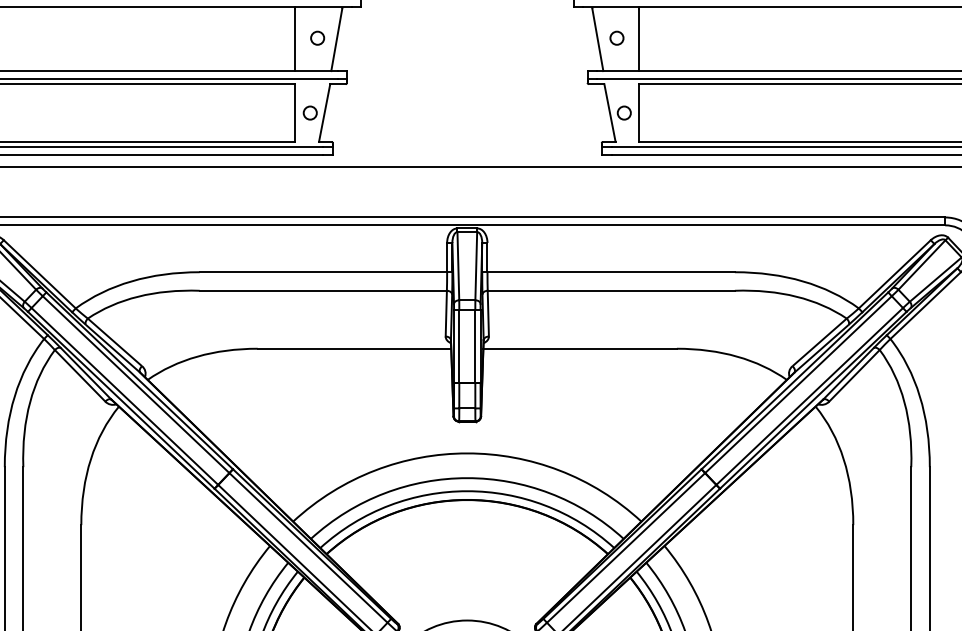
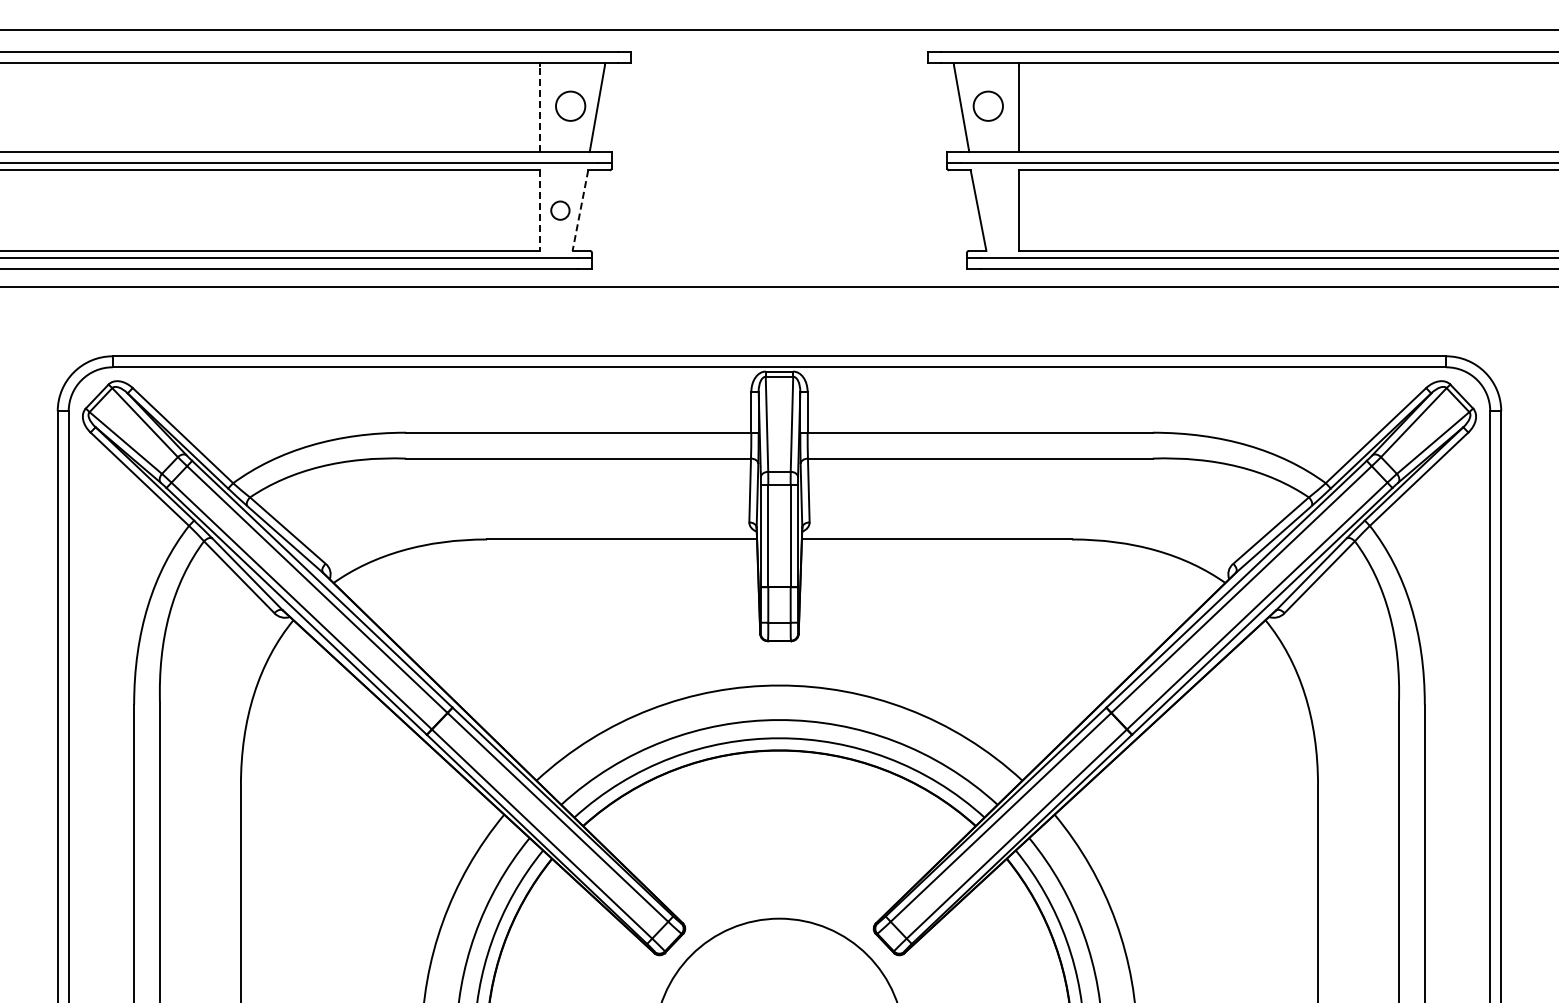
circle: (317, 38) -> (570, 106), size x1.6
circle: (617, 38) -> (988, 106), size x1.6
line: (295, 39) -> (539, 108), solid -> dashed
circle: (624, 112) -> (998, 210), removed
line: (295, 113) -> (539, 211), solid -> dashed
line: (324, 113) -> (580, 211), solid -> dashed

